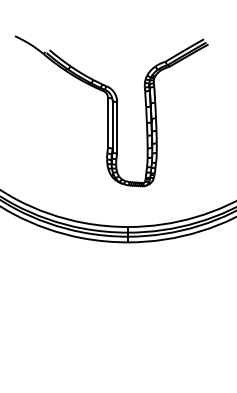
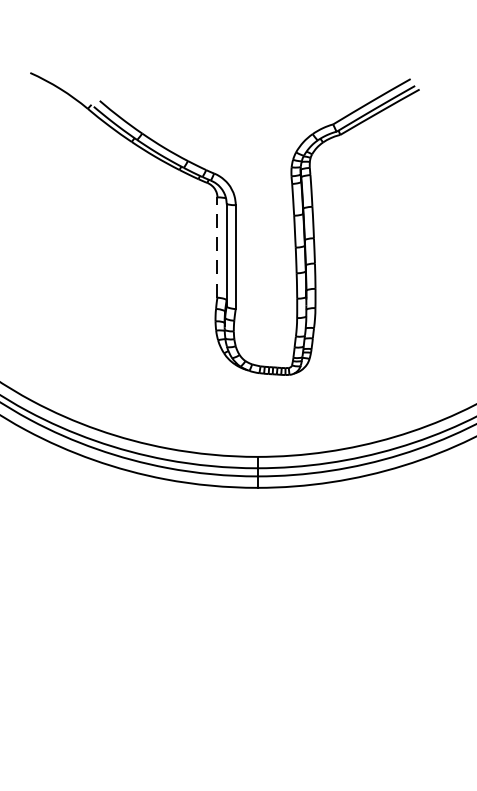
line: (108, 122) -> (218, 246), solid -> dashed

